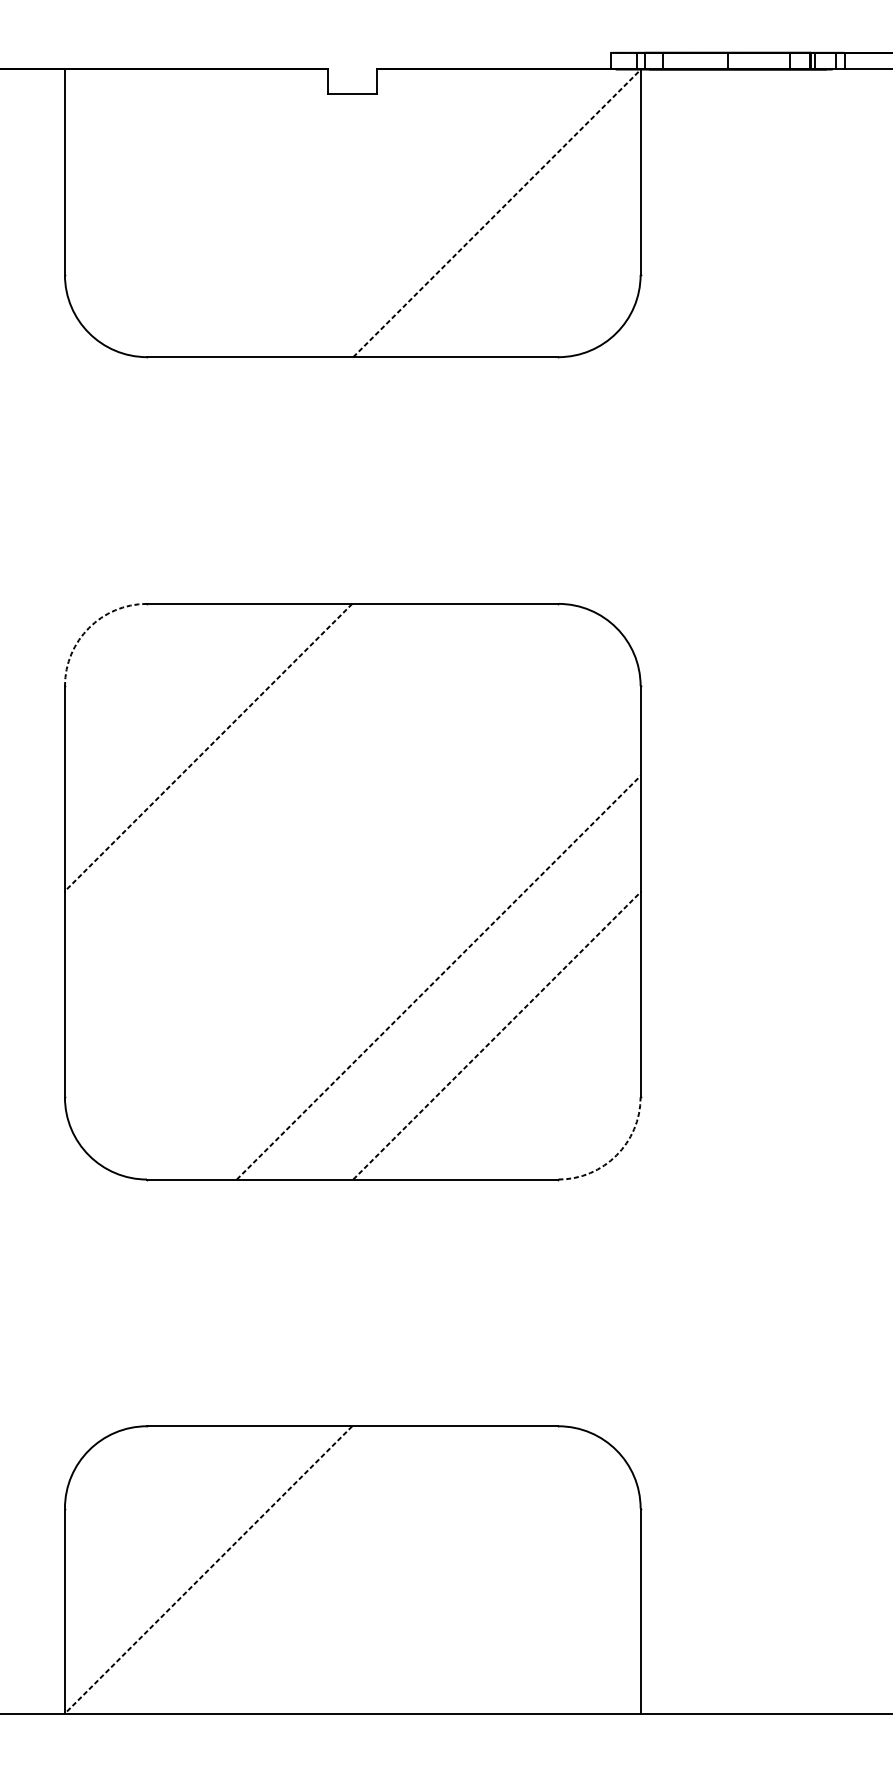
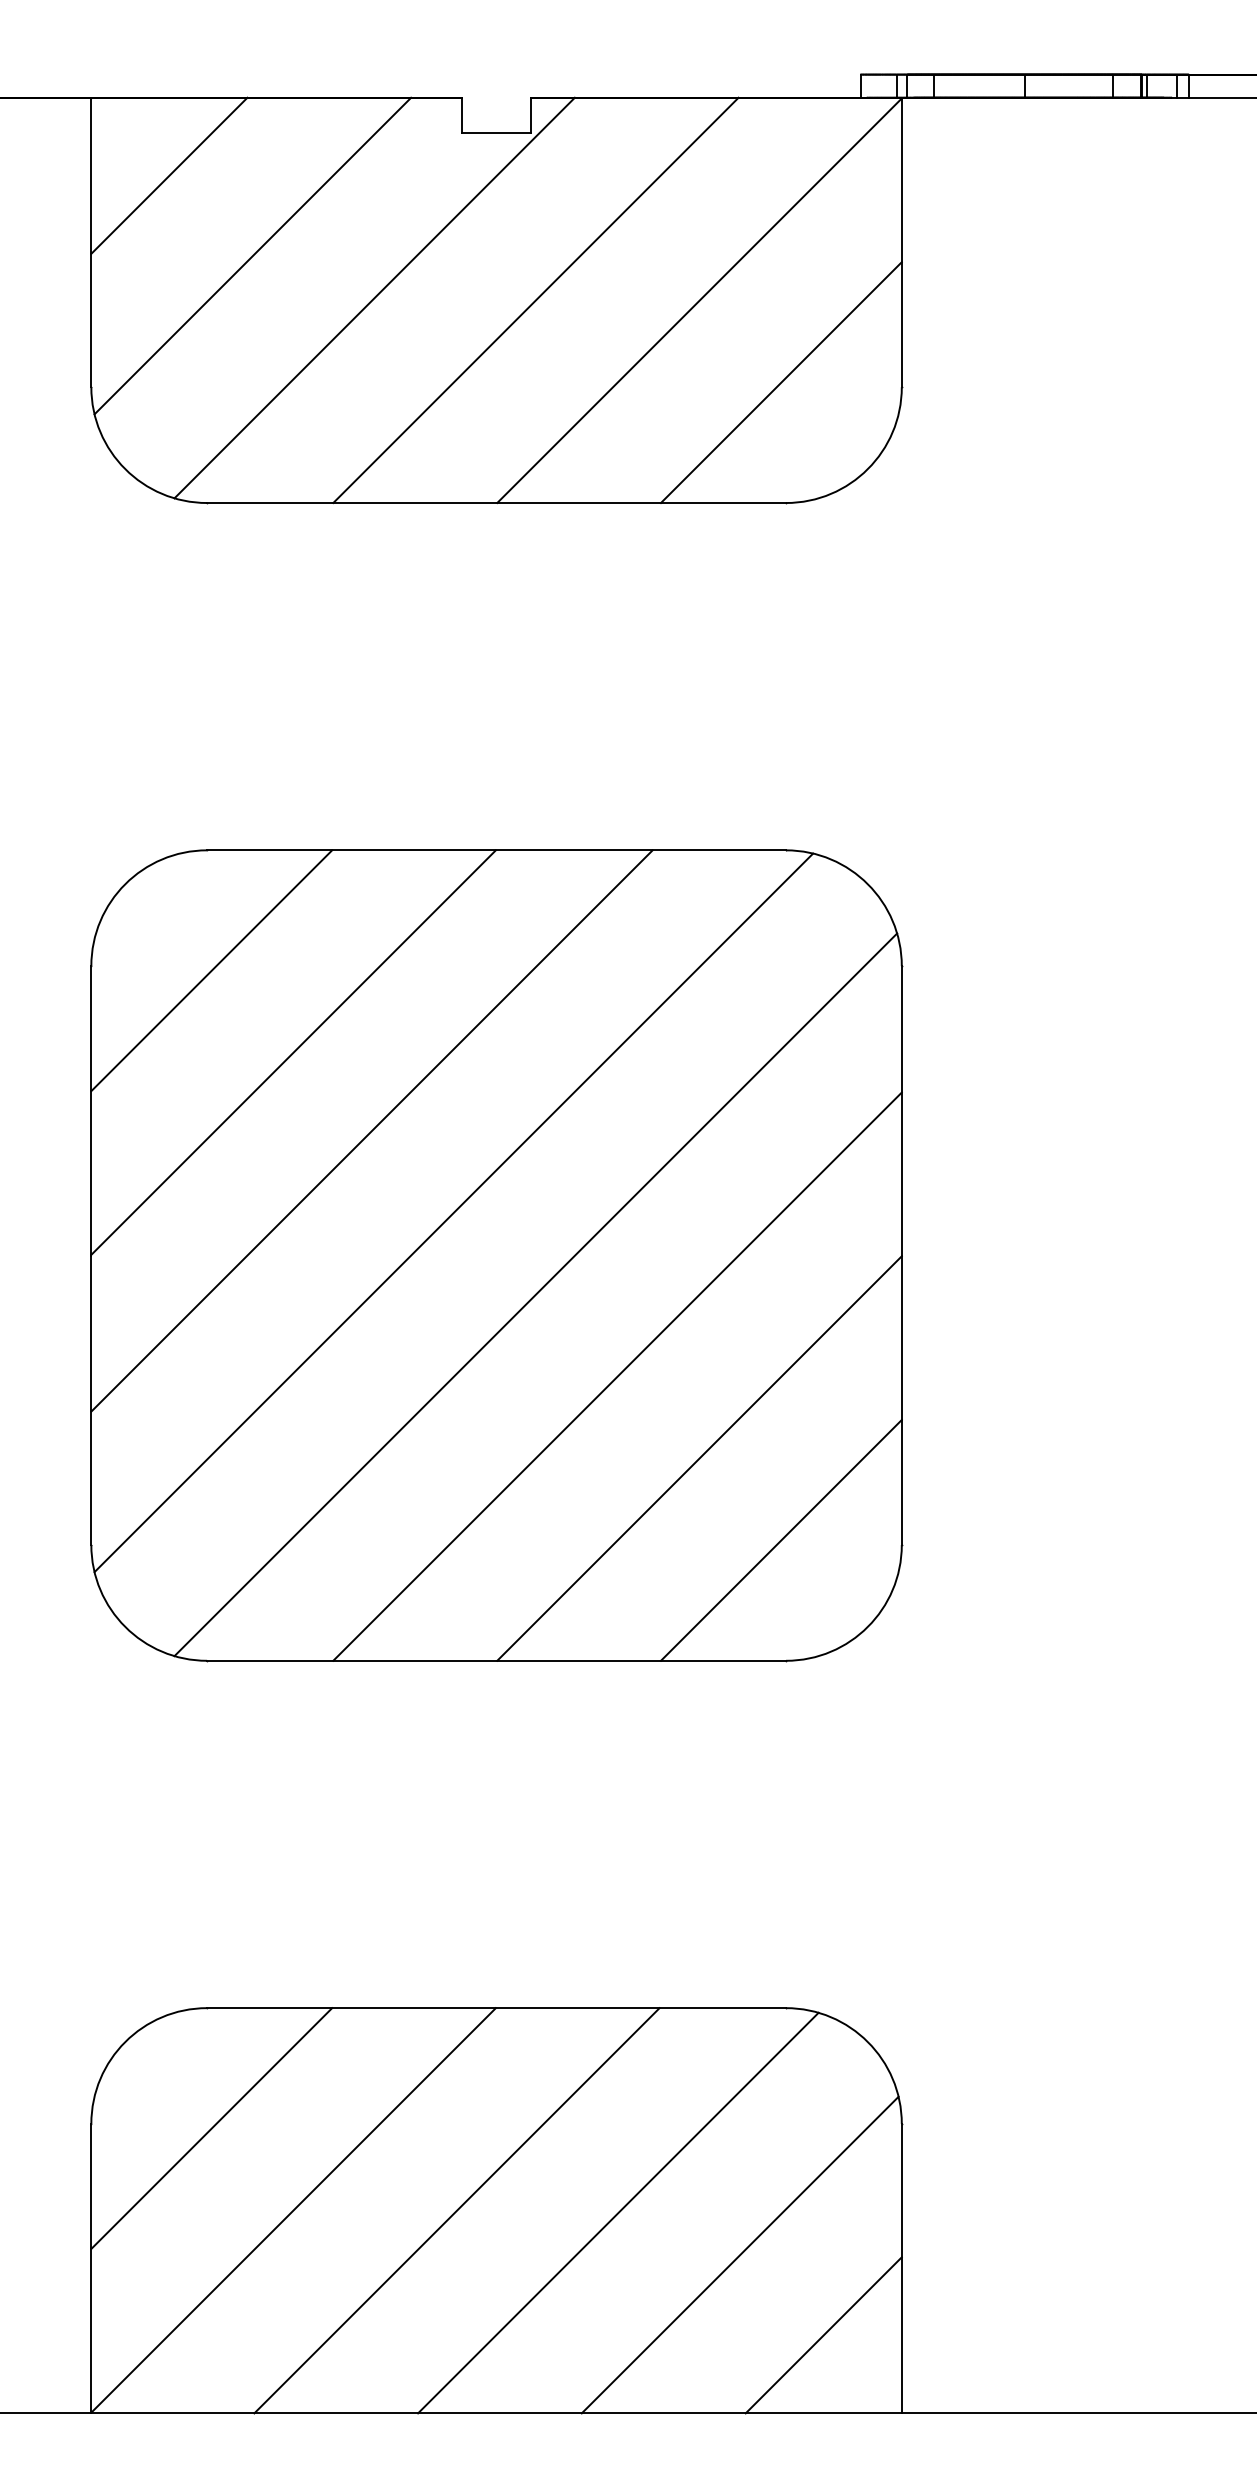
line: (120, 124) -> (169, 175), added
line: (179, 181) -> (252, 255), added
line: (266, 211) -> (374, 297), added
line: (380, 213) -> (535, 300), added
line: (496, 213) -> (699, 300), dashed -> solid
line: (554, 271) -> (780, 382), added
arc: (89, 628) -> (125, 884), dashed -> solid
line: (150, 689) -> (211, 970), added
line: (208, 747) -> (293, 1052), dashed -> solid
line: (263, 802) -> (371, 1130), added
line: (322, 861) -> (453, 1212), added
line: (380, 919) -> (535, 1294), added
line: (438, 977) -> (617, 1376), dashed -> solid
line: (496, 1035) -> (699, 1458), dashed -> solid
line: (554, 1093) -> (780, 1539), added
arc: (616, 1155) -> (867, 1626), dashed -> solid
line: (150, 1511) -> (211, 2128), added
line: (208, 1570) -> (293, 2210), dashed -> solid
line: (324, 1570) -> (456, 2210), added
line: (439, 1571) -> (618, 2212), added
line: (525, 1601) -> (739, 2254), added
line: (585, 1658) -> (823, 2335), added

